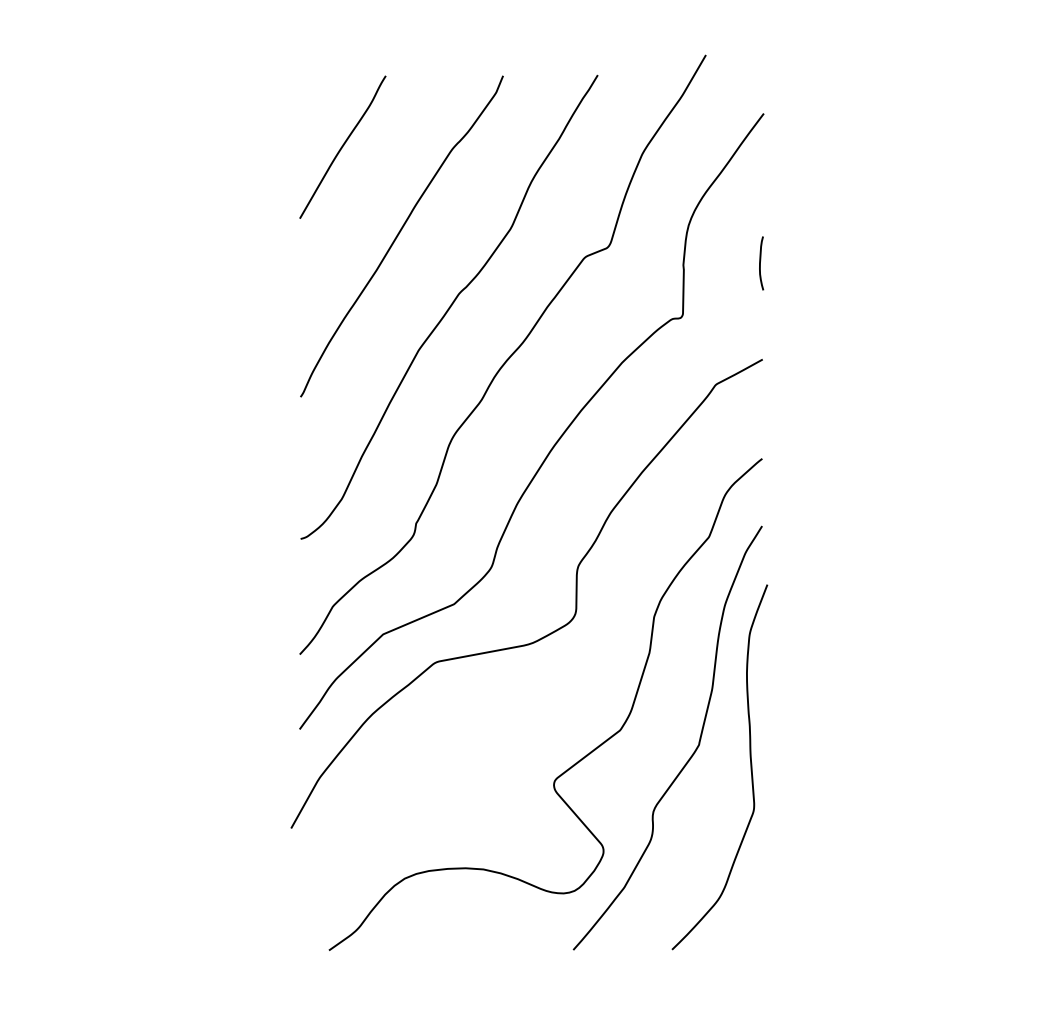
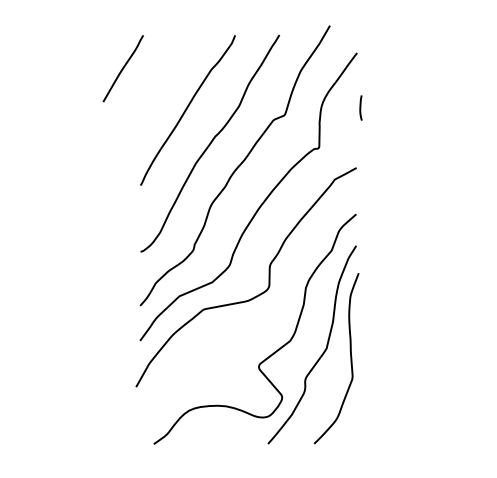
curve: (341, 146) -> (122, 68), moved
line: (760, 262) -> (360, 107), moved

